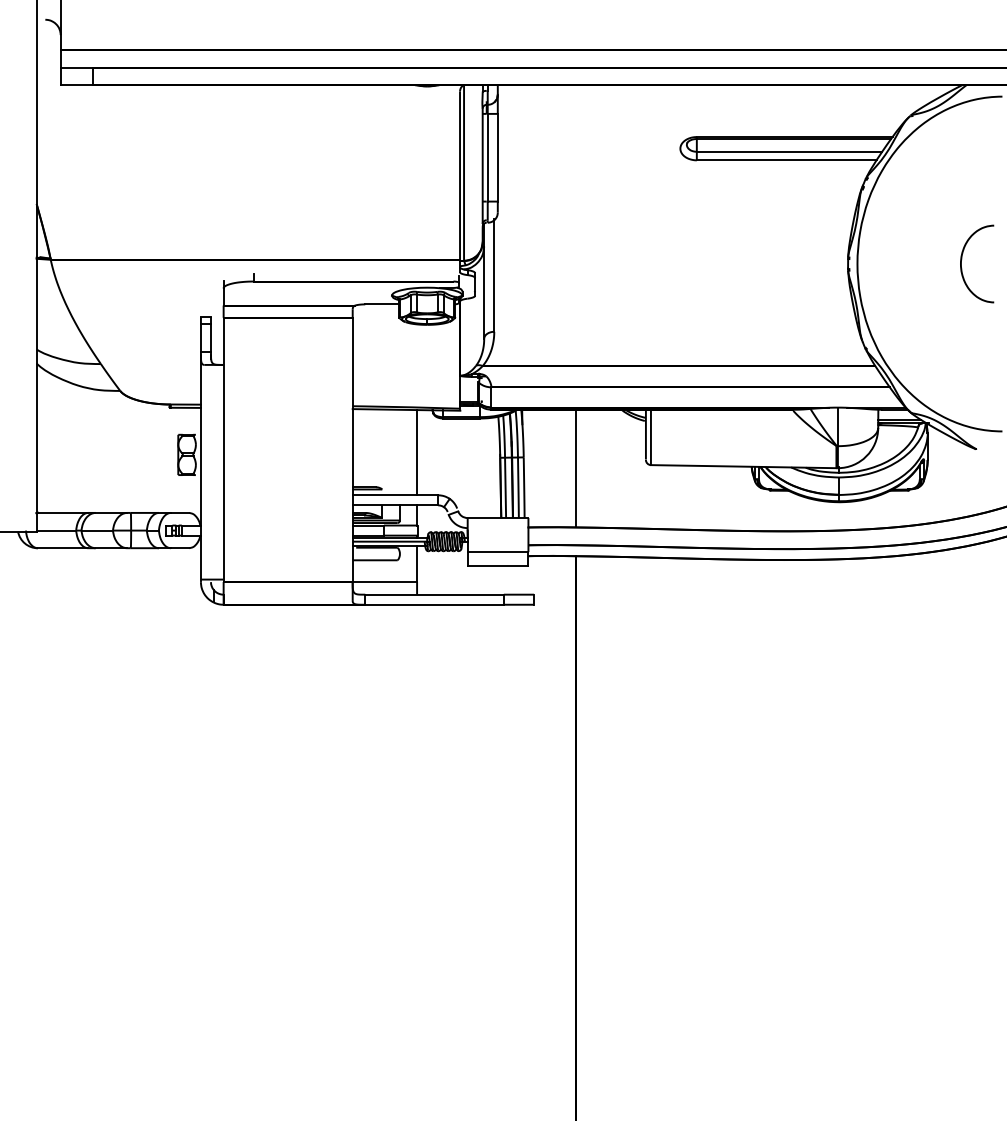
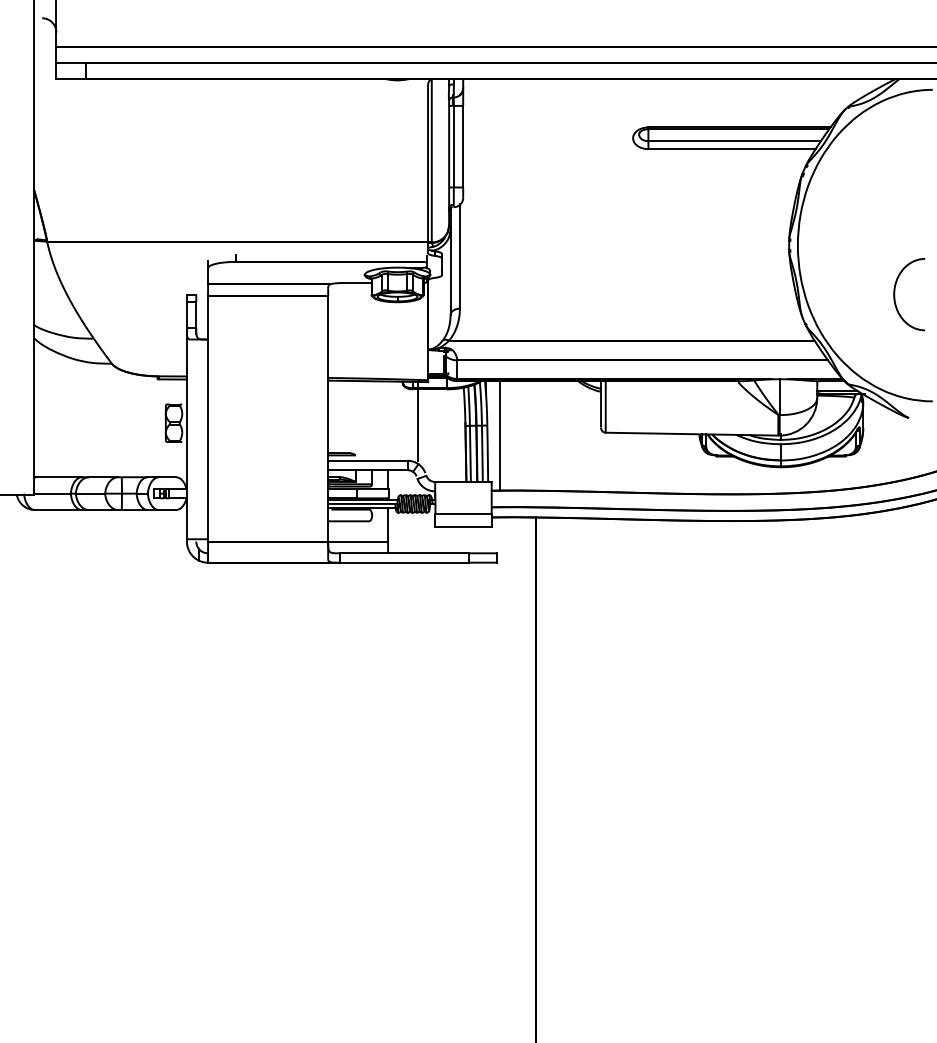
curve: (962, 263) -> (895, 294), moved
line: (417, 451) -> (418, 420), moved
line: (575, 468) -> (499, 435), moved

